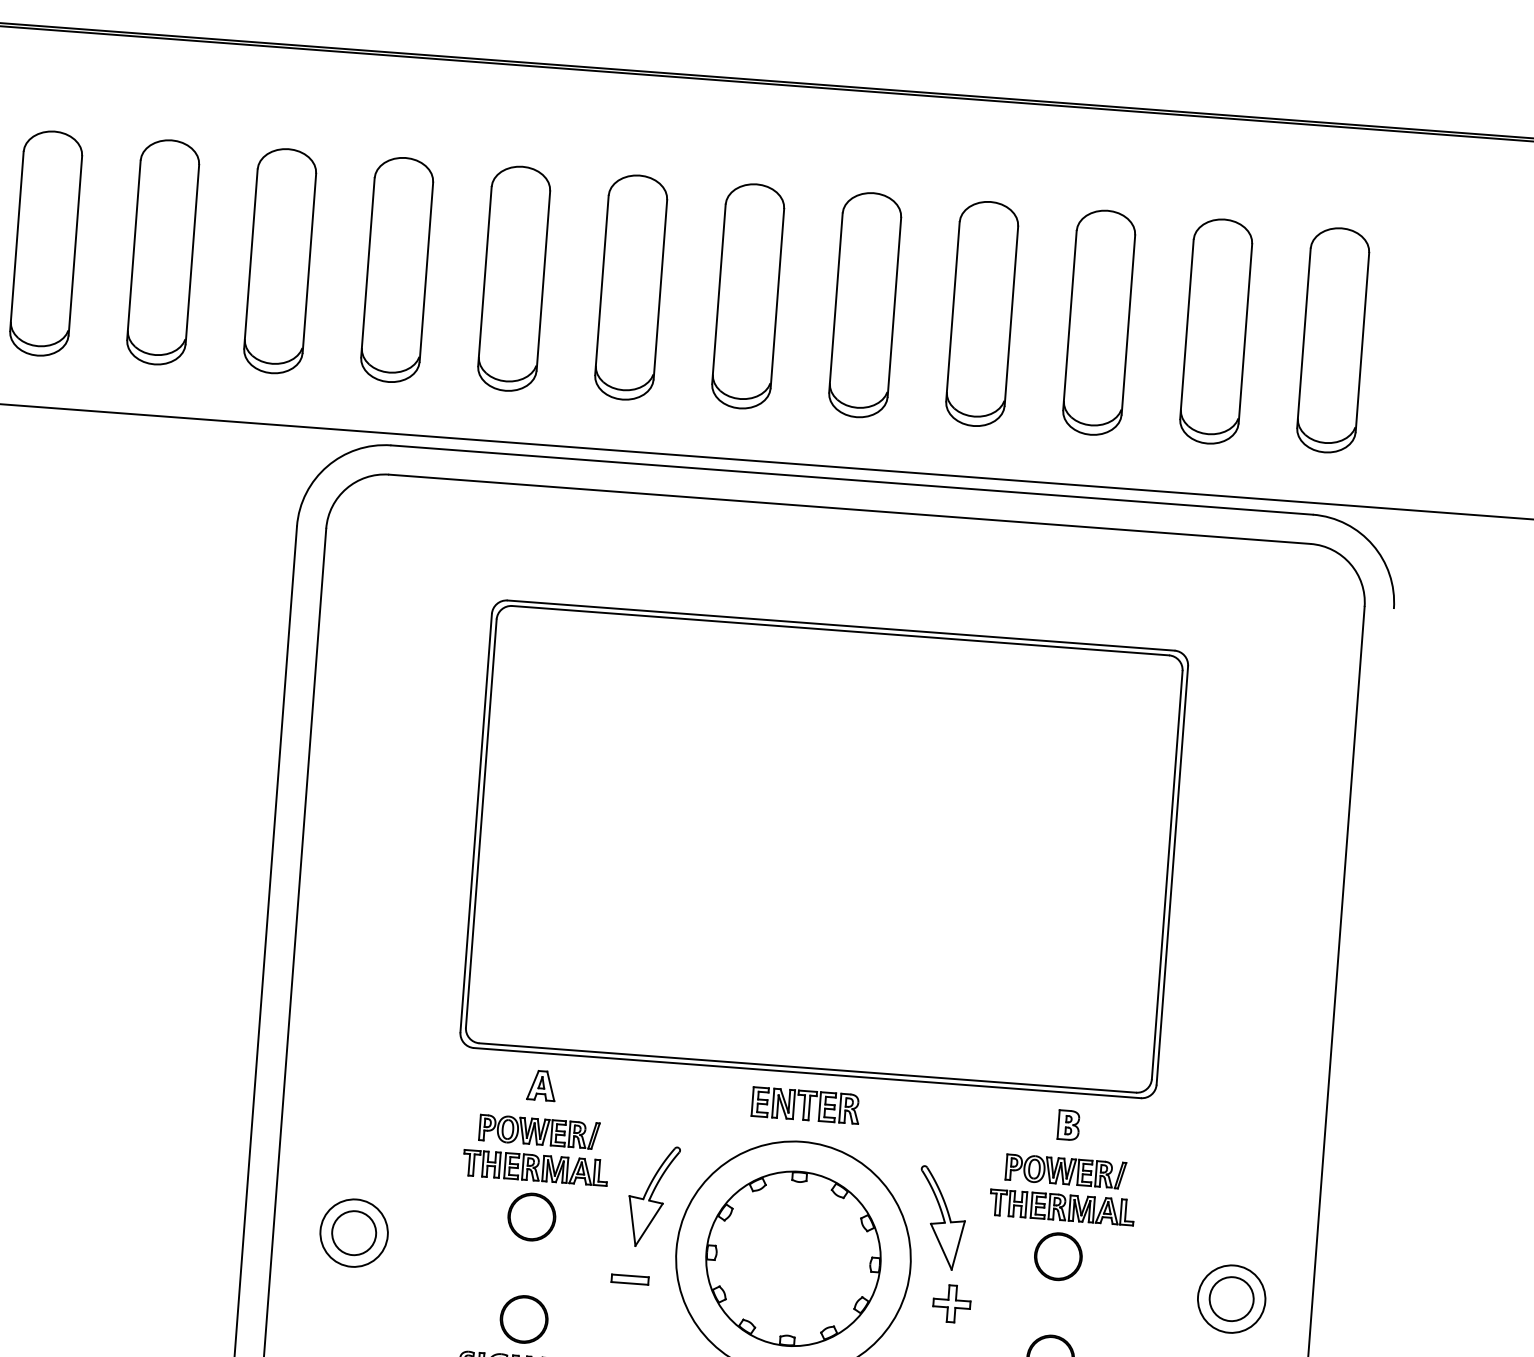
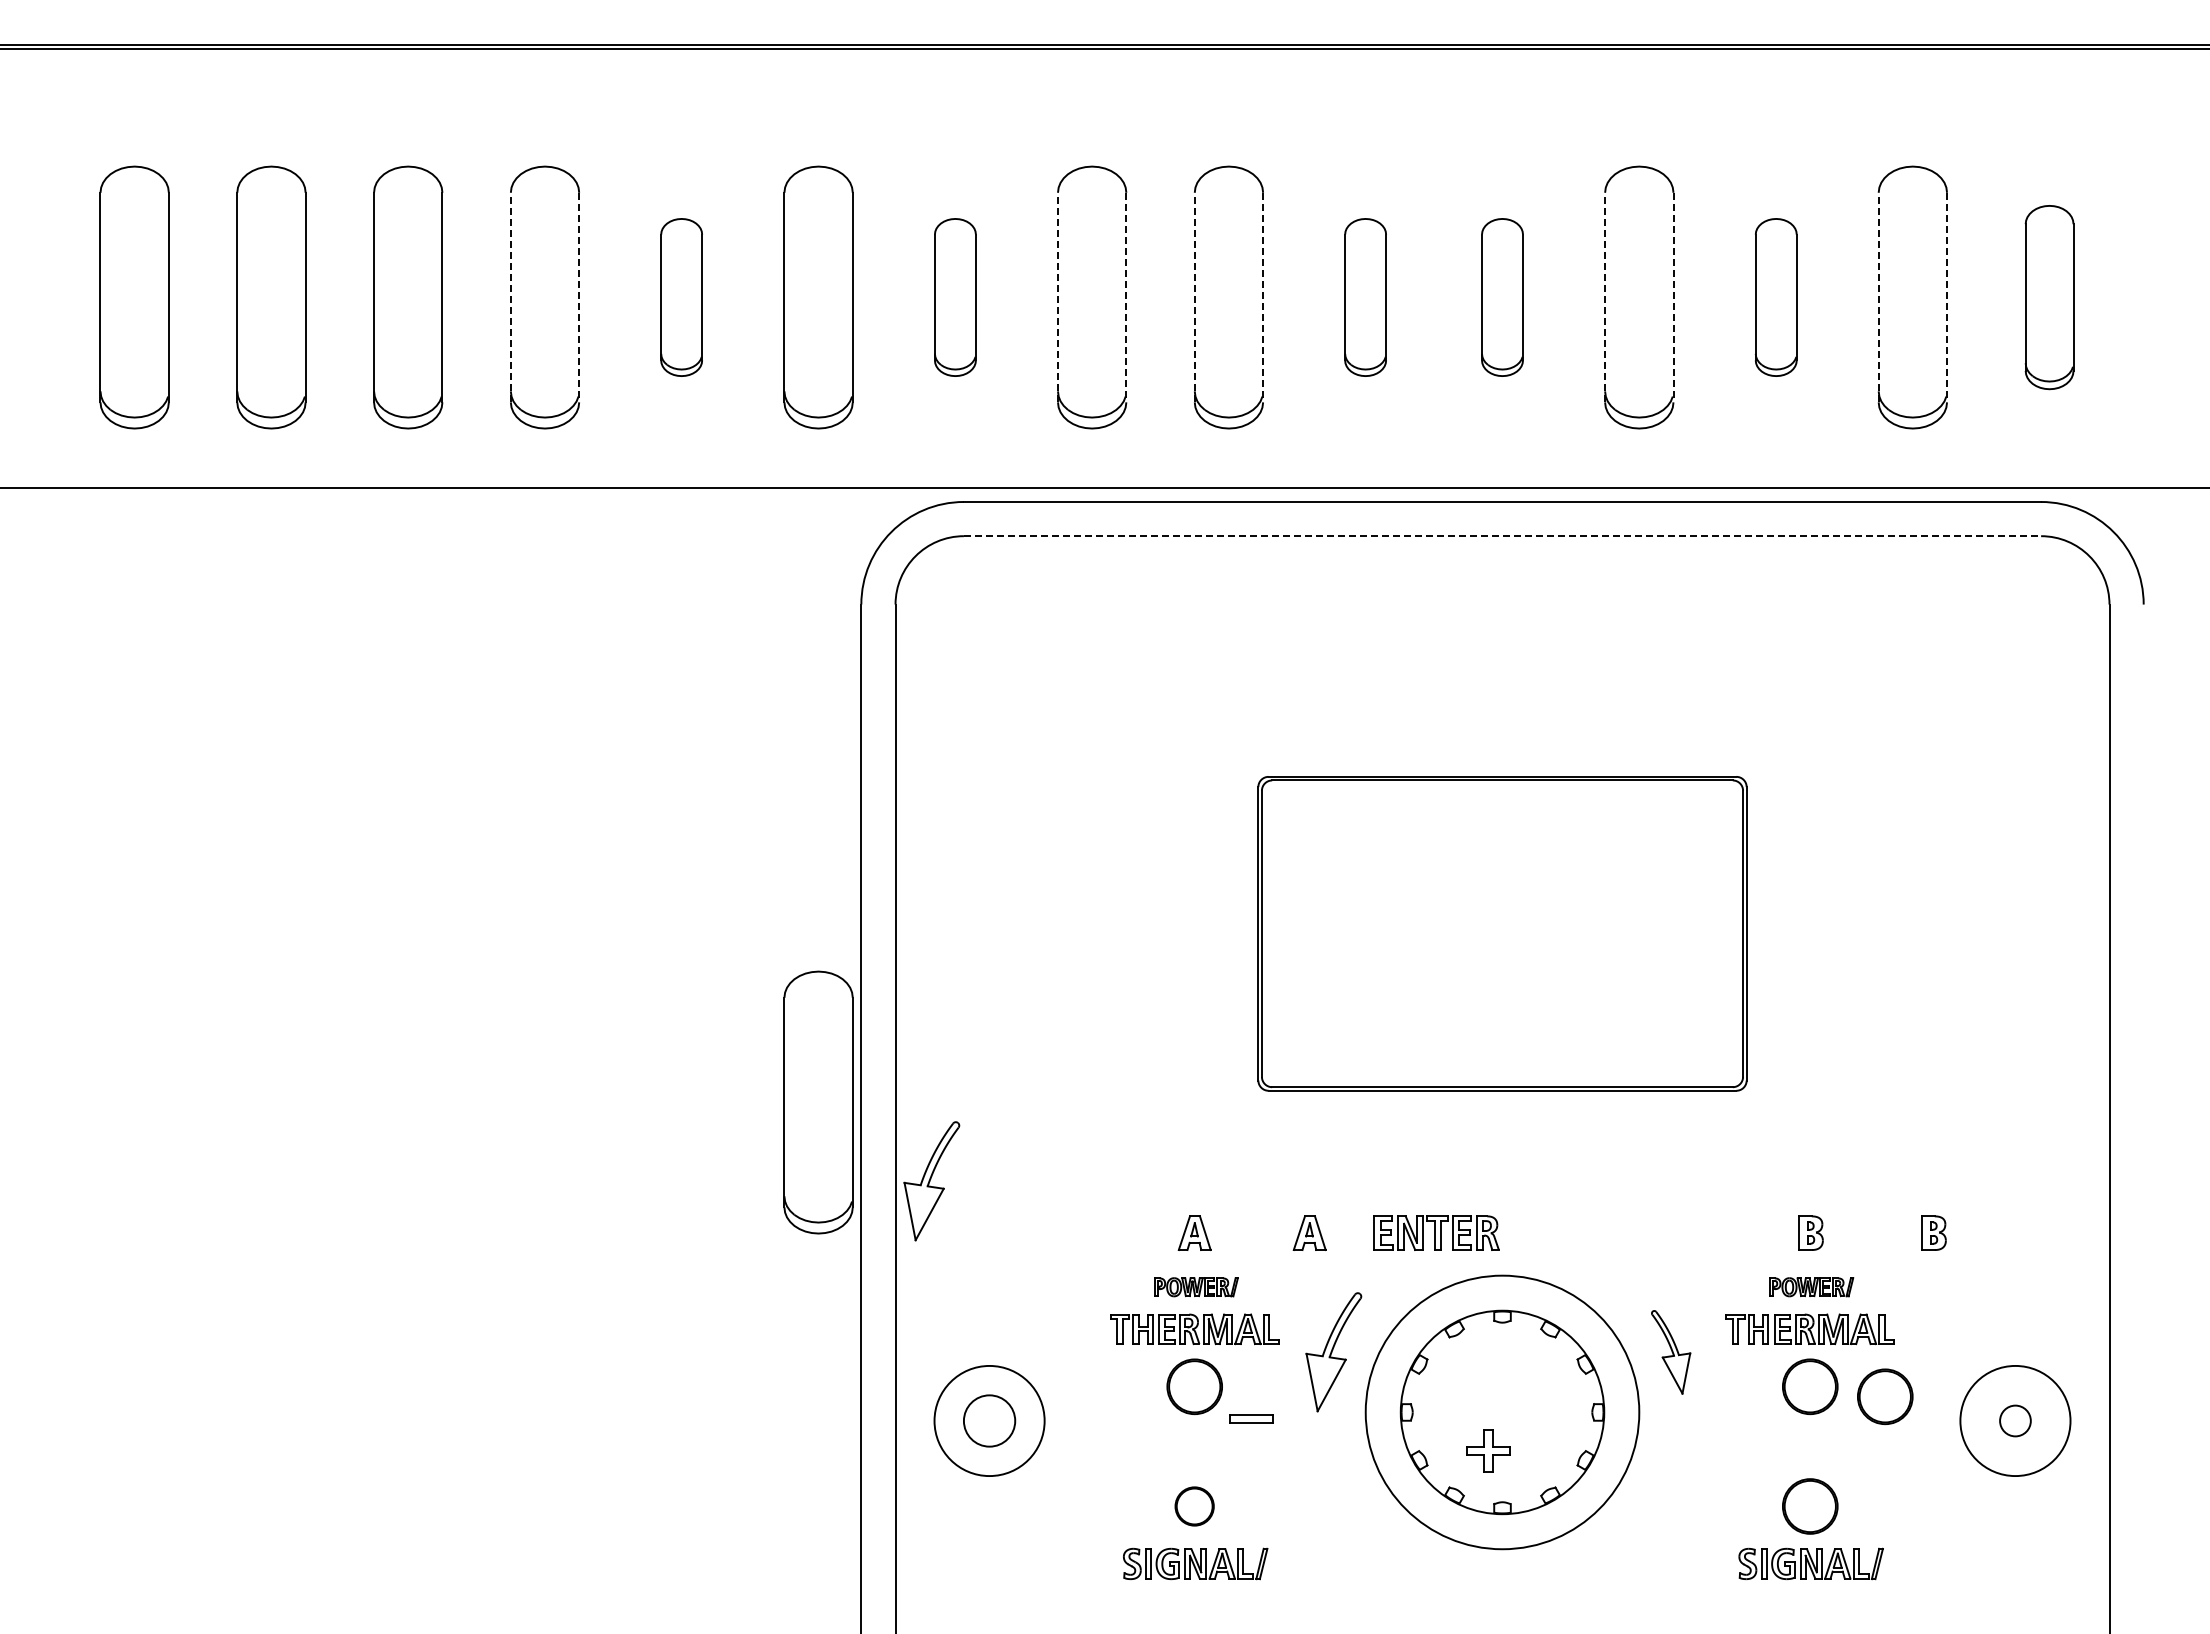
line: (16, 241) -> (510, 297), solid -> dashed
line: (75, 245) -> (579, 297), solid -> dashed
part: (162, 252) -> (681, 297), size x0.6
part: (397, 269) -> (955, 297), size x0.6
line: (484, 276) -> (1057, 297), solid -> dashed
line: (543, 280) -> (1126, 297), solid -> dashed
line: (601, 285) -> (1194, 297), solid -> dashed
line: (660, 289) -> (1263, 297), solid -> dashed
part: (747, 296) -> (1365, 297), size x0.6
part: (865, 305) -> (1502, 297), size x0.6
line: (953, 311) -> (1605, 297), solid -> dashed
line: (1011, 316) -> (1673, 297), solid -> dashed
part: (1099, 322) -> (1776, 297), size x0.6
line: (1186, 329) -> (1878, 297), solid -> dashed
line: (1245, 333) -> (1947, 297), solid -> dashed
part: (1333, 340) -> (2049, 297), size x0.7
line: (849, 509) -> (1502, 536), solid -> dashed
part: (824, 849) -> (1502, 933), size x0.6
part: (228, 949) -> (818, 1102), added
part: (319, 1024) -> (931, 1181), added
part: (639, 1092) -> (1309, 1232), added
part: (805, 1104) -> (1436, 1232), moved
part: (539, 1132) -> (1196, 1287), size x0.6
part: (1173, 1132) -> (1933, 1232), added
part: (1065, 1171) -> (1811, 1287), size x0.6
part: (941, 1218) -> (1670, 1352), size x0.7
circle: (354, 1232) -> (989, 1420), size x1.4
part: (1122, 1269) -> (1885, 1396), added
part: (630, 1279) -> (1251, 1418), moved
circle: (1231, 1298) -> (2015, 1420), size x0.6
circle: (1231, 1298) -> (2015, 1420), size x1.4
part: (951, 1303) -> (1488, 1450), moved
part: (523, 1319) -> (1194, 1506), size x0.7

